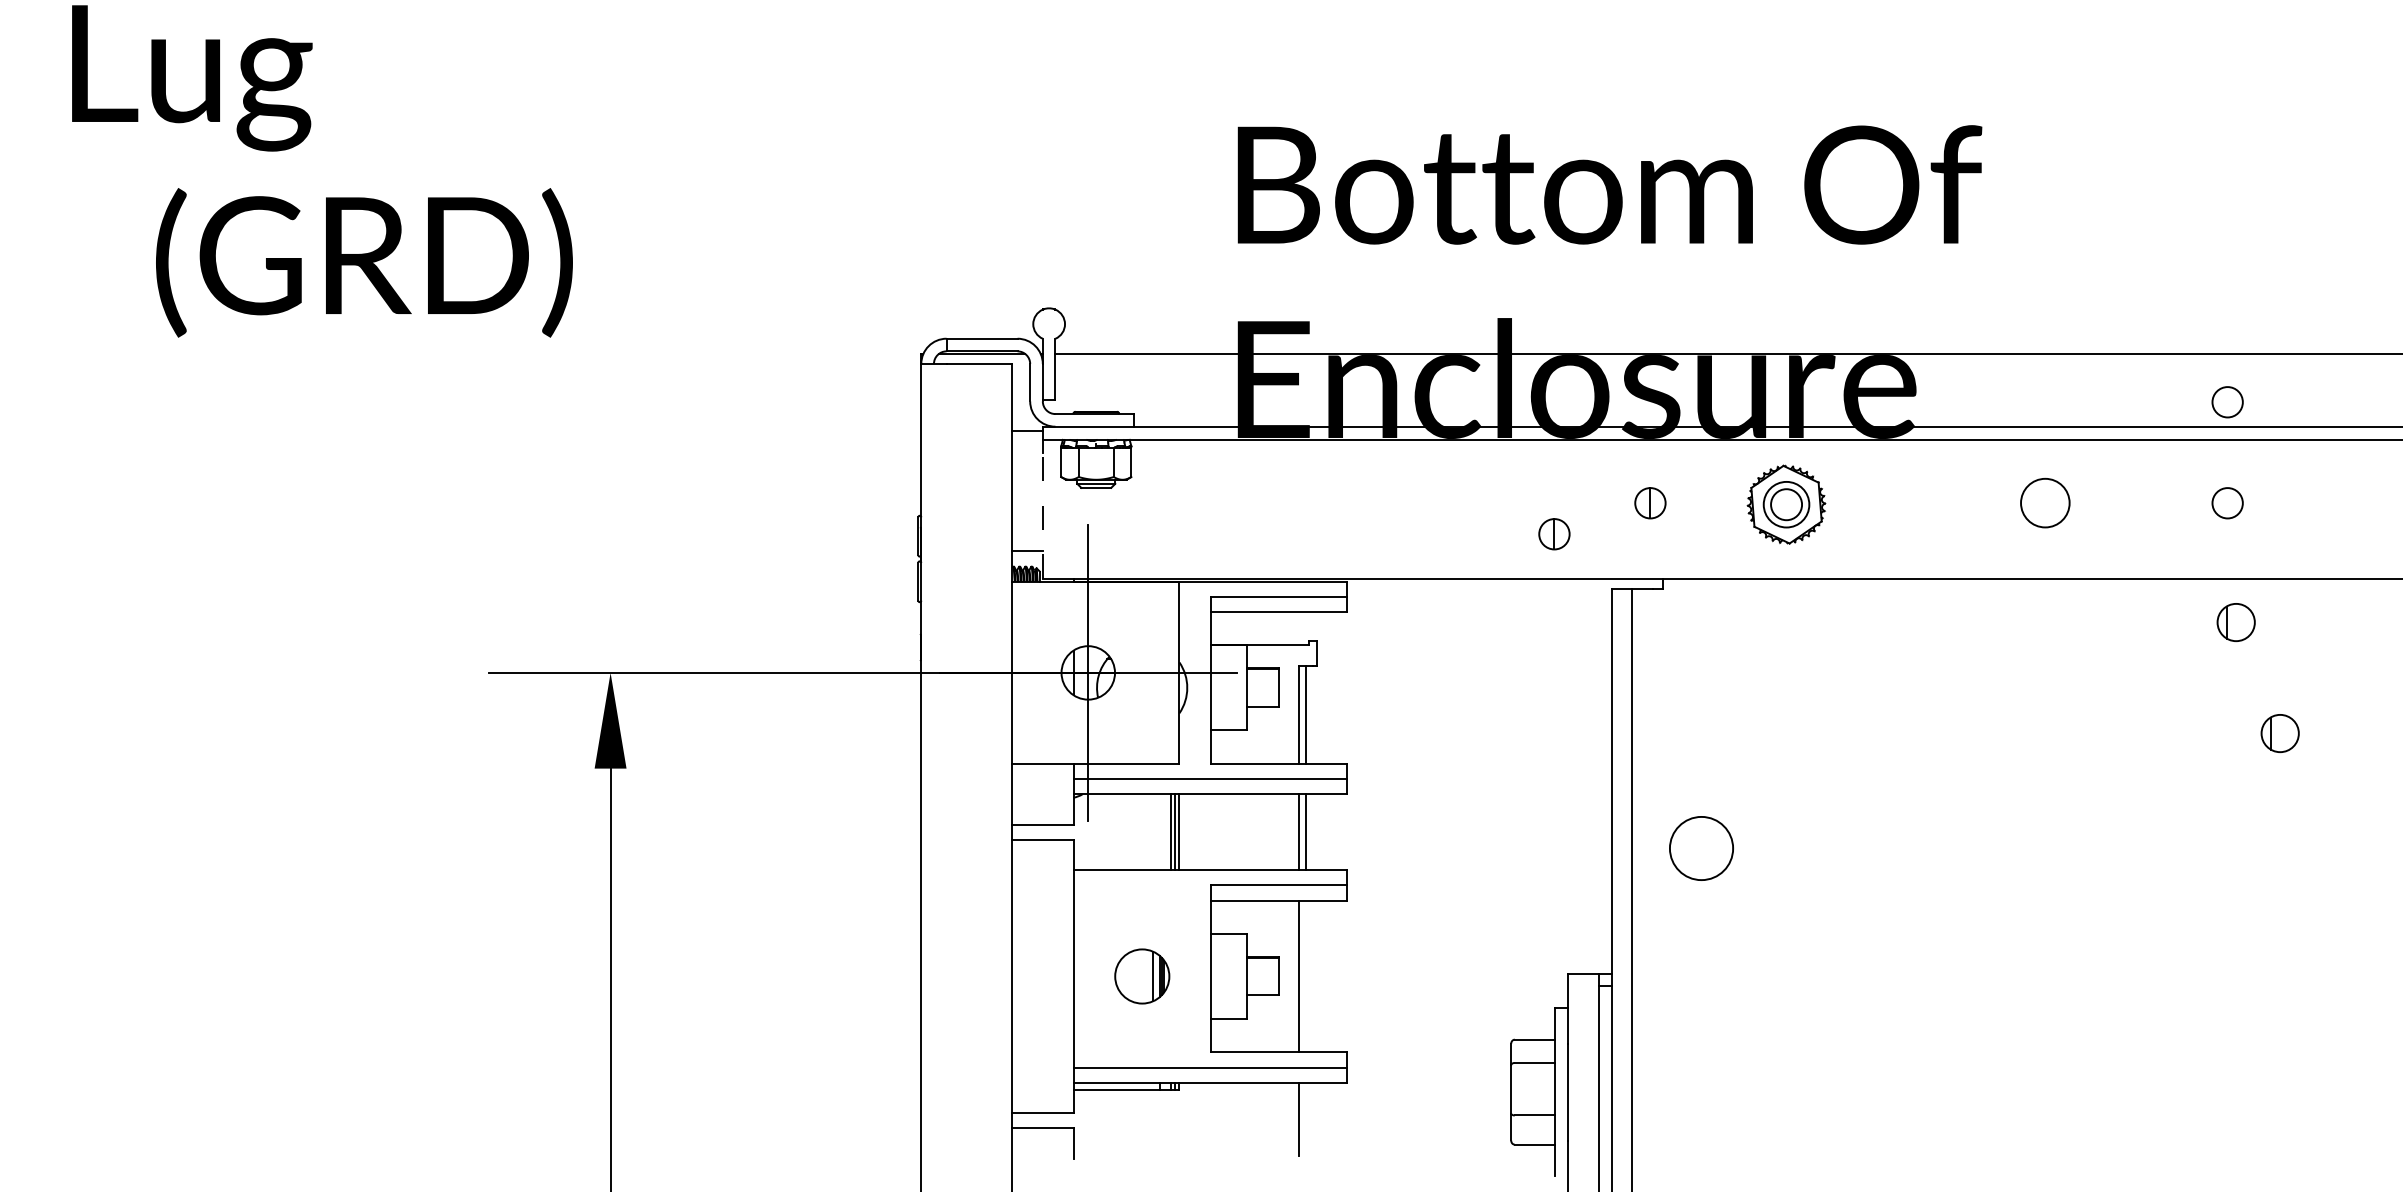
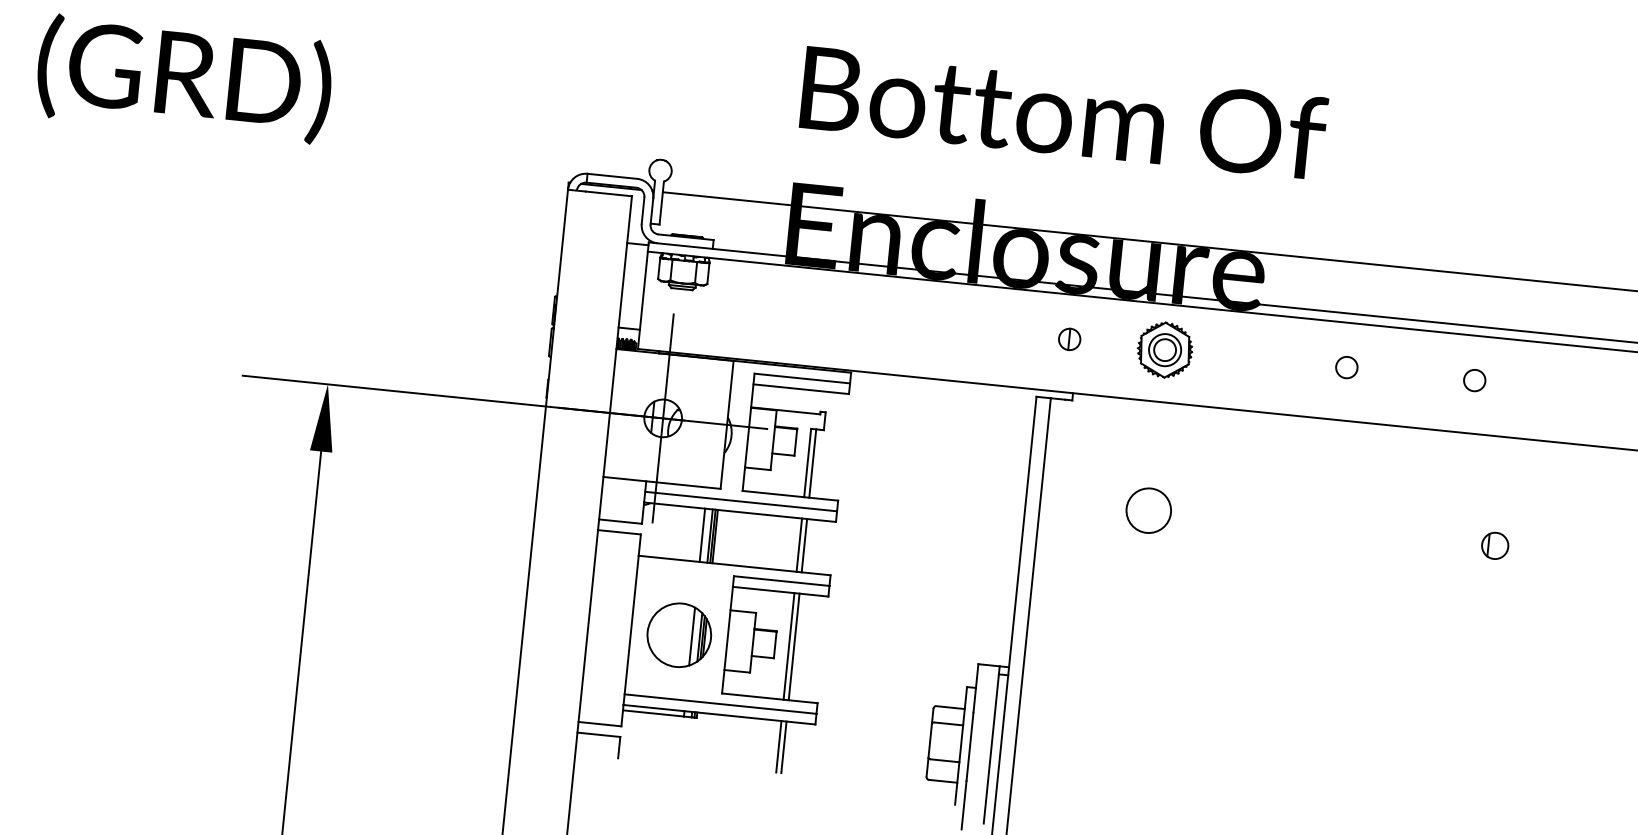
circle: (2227, 402) -> (1481, 309), removed
circle: (2045, 503) -> (1346, 367), size x0.62
line: (1042, 515) -> (642, 304), dashed -> solid
part: (1554, 534) -> (1000, 354), removed
part: (2235, 622) -> (1471, 464), removed
line: (1160, 832) -> (702, 535), added
circle: (1701, 848) -> (1148, 510), moved
part: (1142, 976) -> (679, 635), size x1.67
line: (1305, 976) -> (793, 646), added
line: (1305, 1119) -> (783, 747), added

